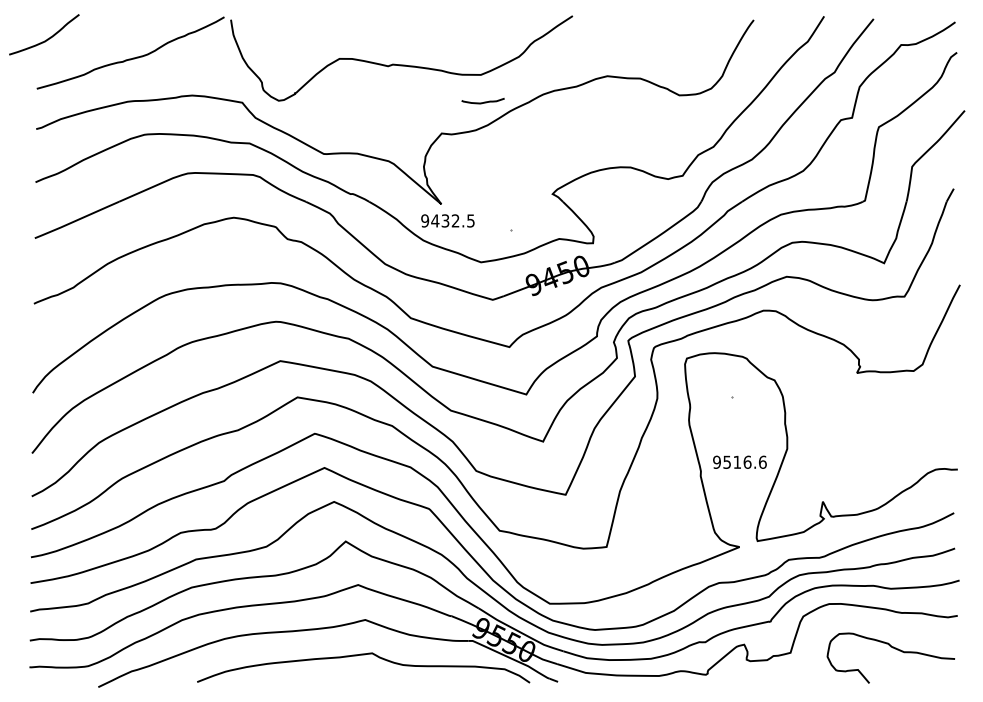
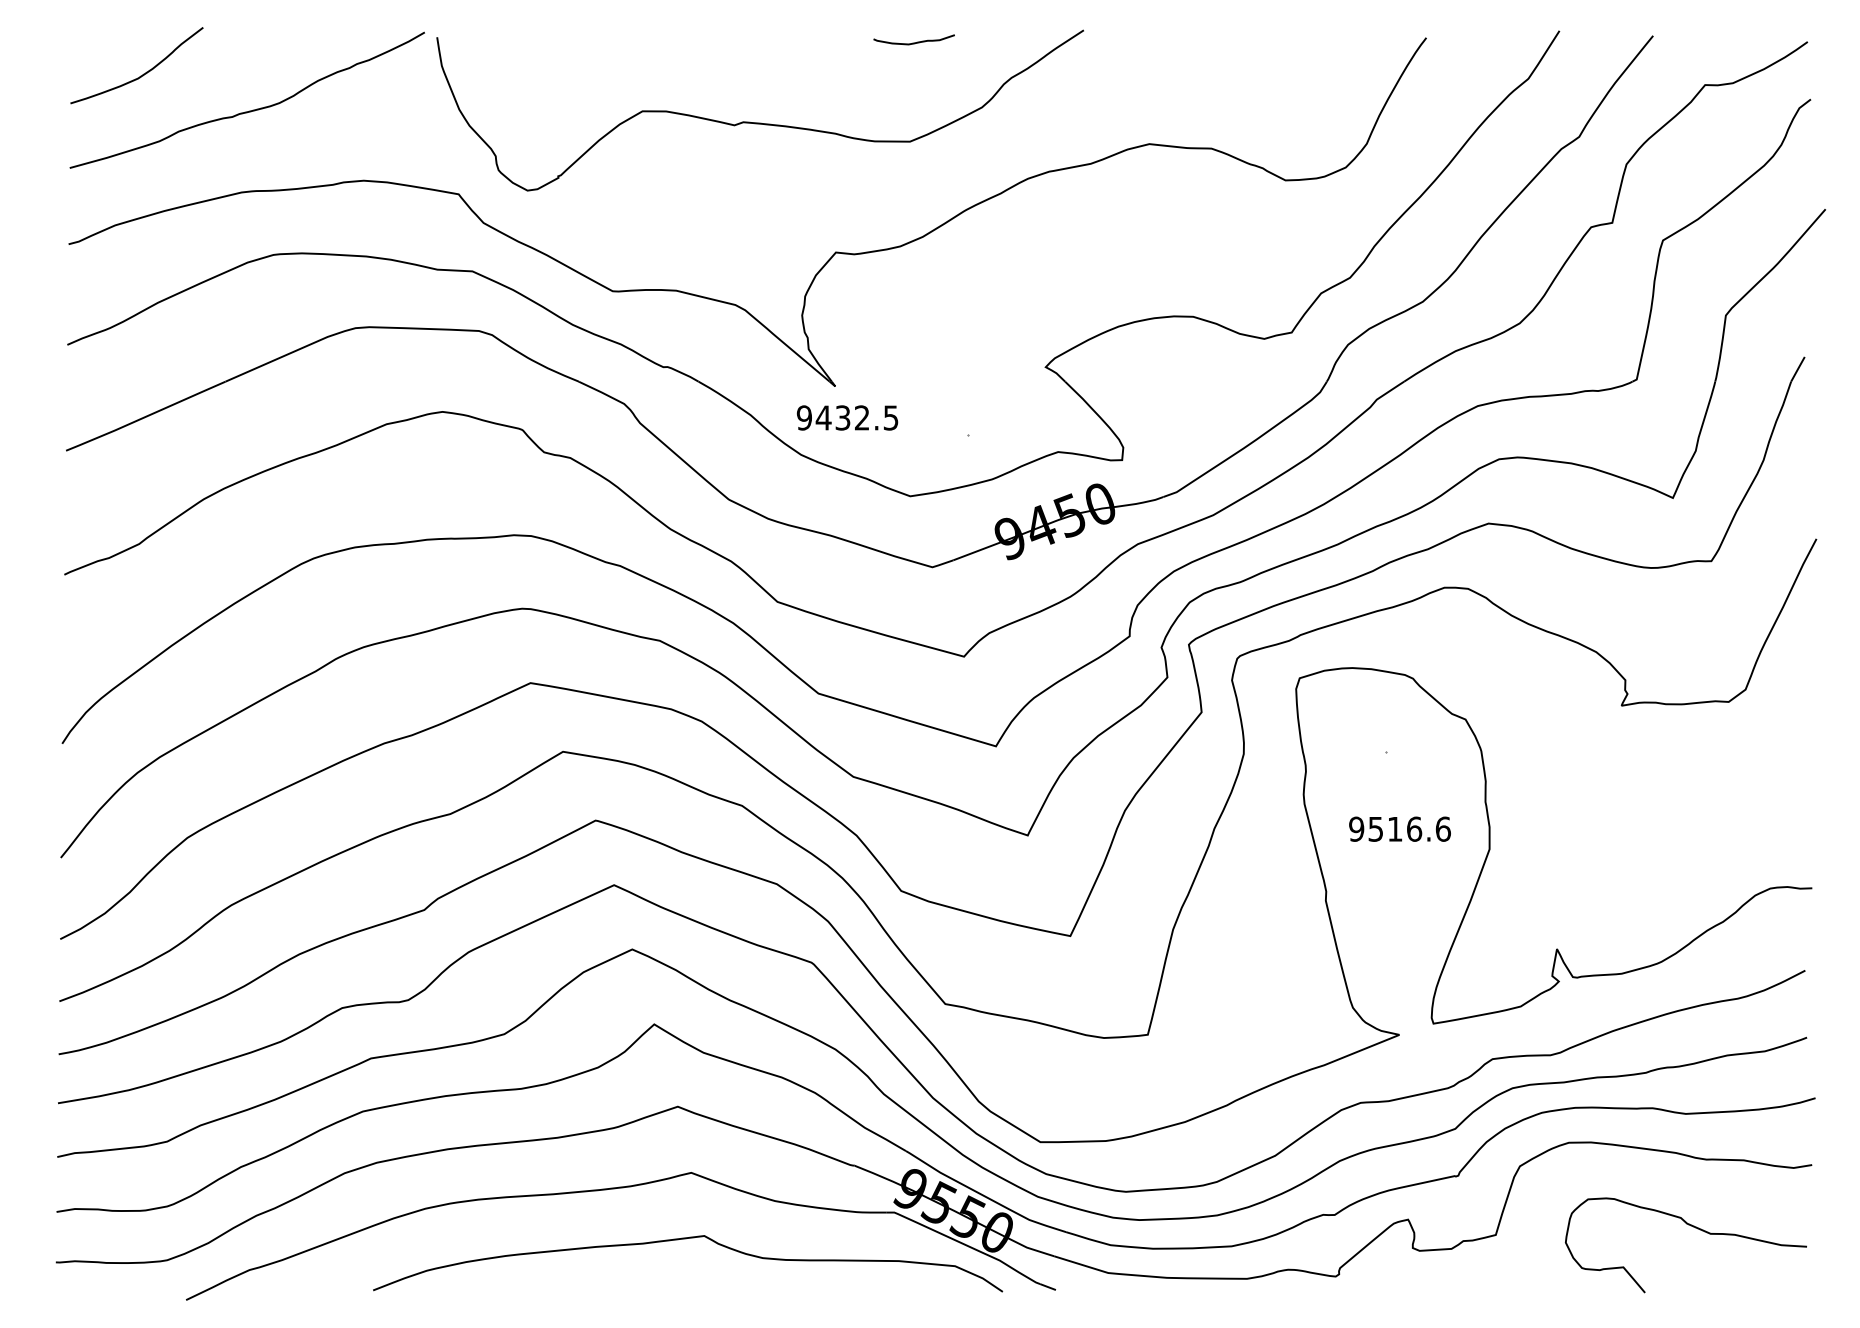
curve: (47, 38) -> (142, 72), moved
curve: (482, 102) -> (912, 42), moved
text: (739, 461) -> (1399, 827), moved

